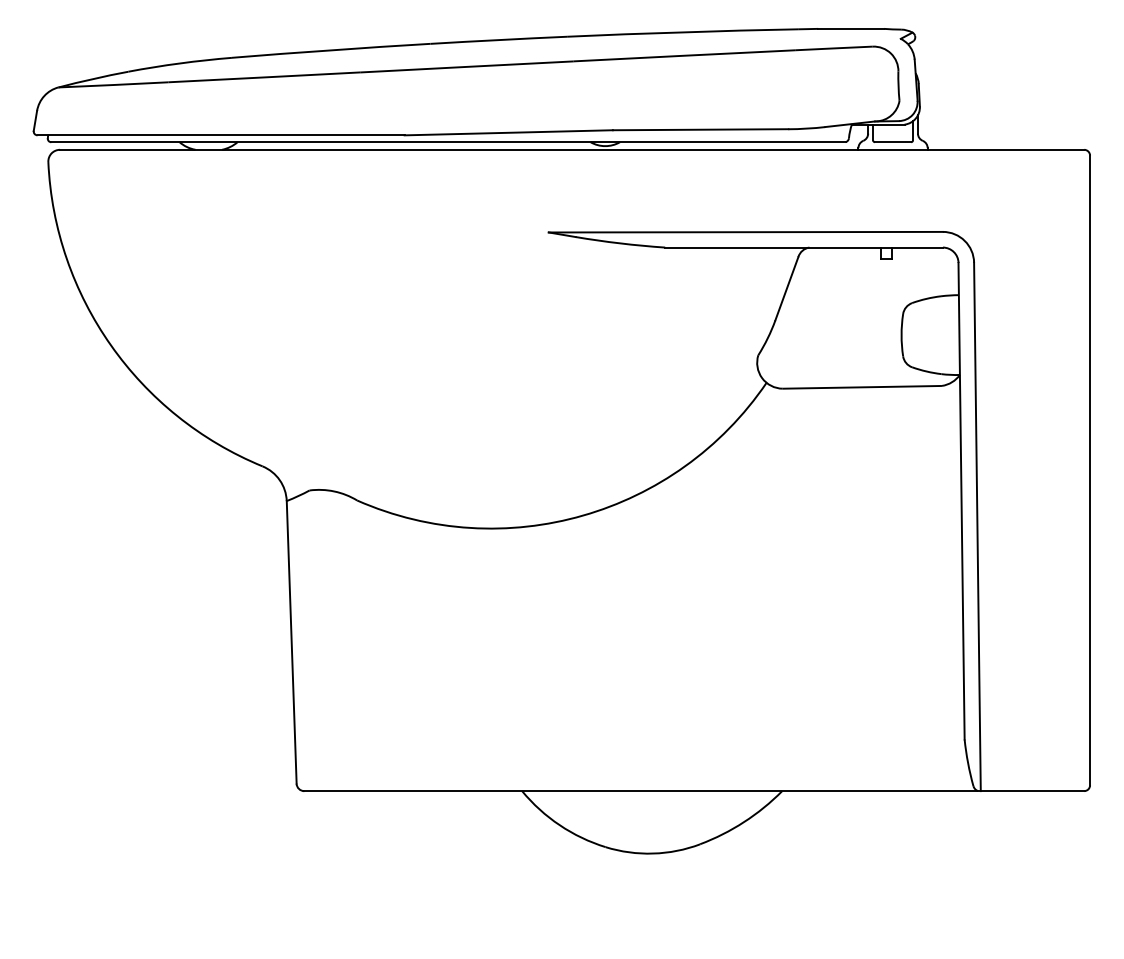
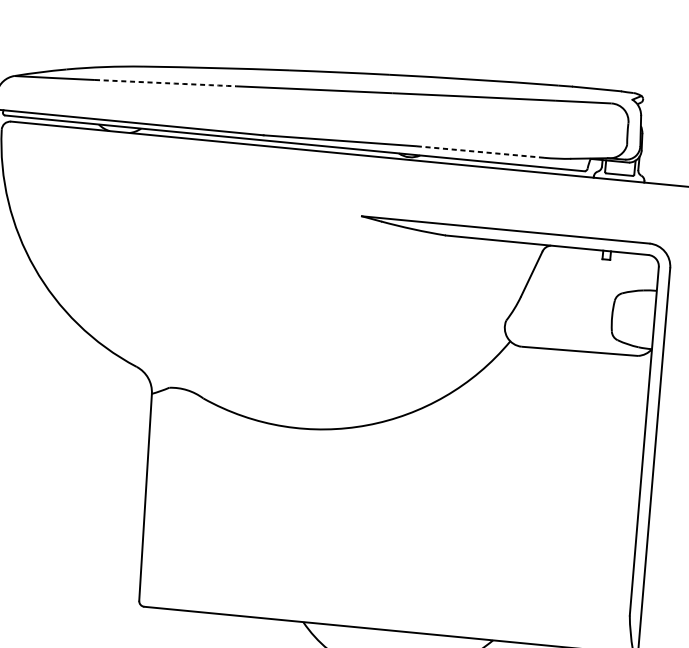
arc: (264, 77) -> (165, 83), solid -> dashed
line: (700, 129) -> (479, 151), solid -> dashed

